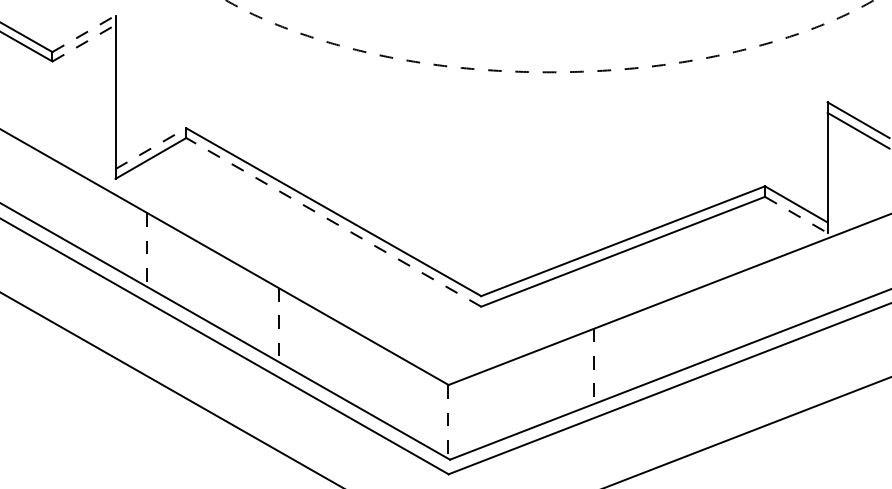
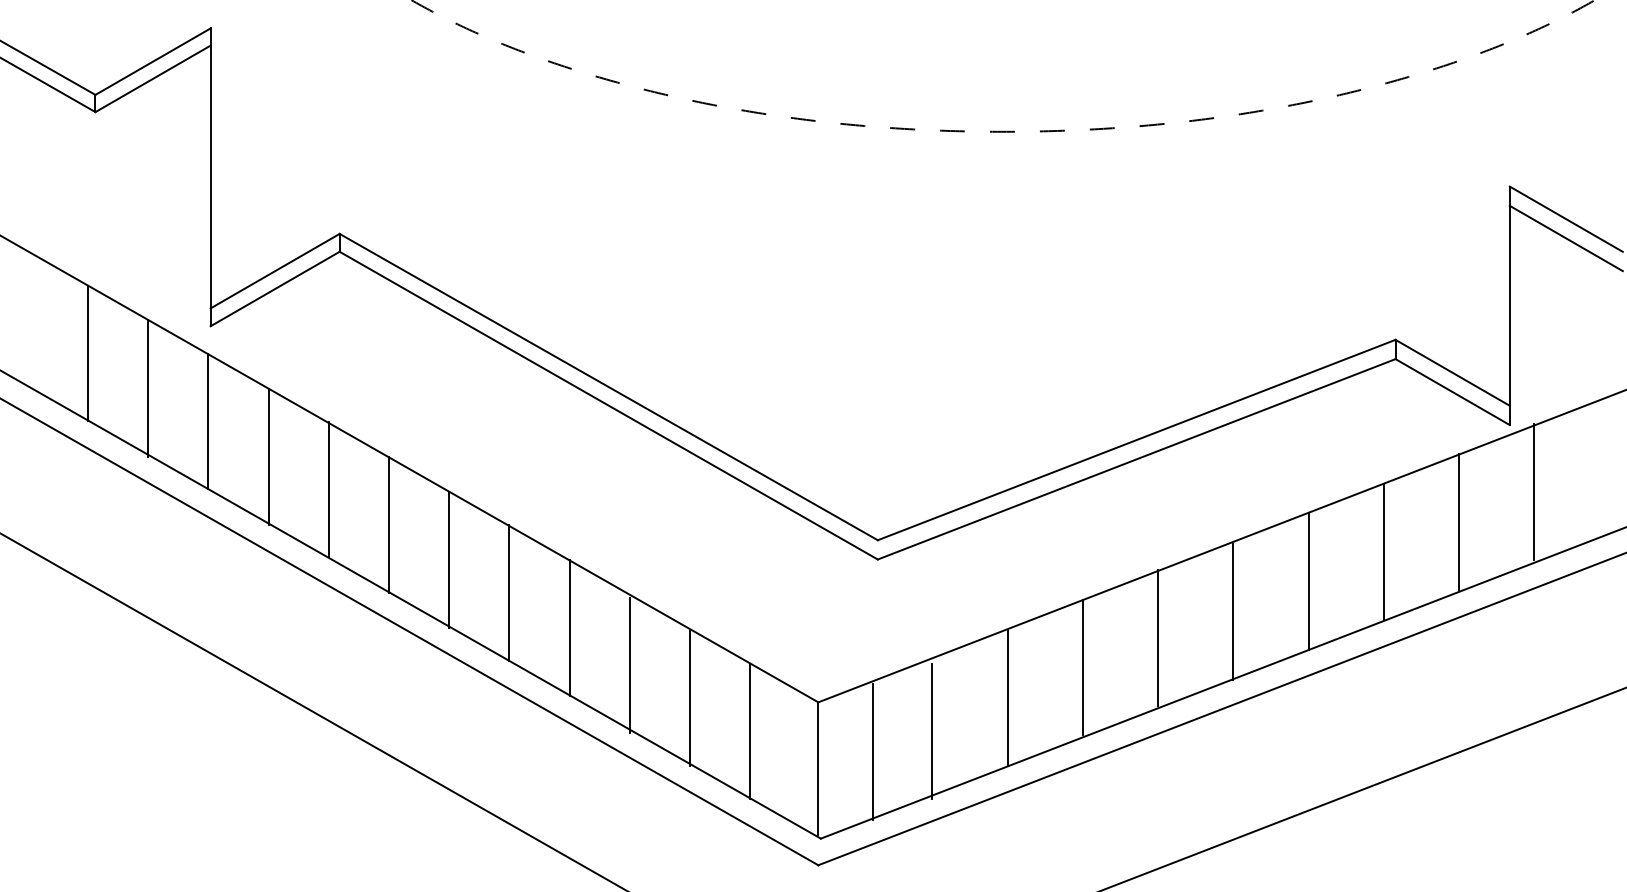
line: (84, 33) -> (153, 61), dashed -> solid
line: (84, 43) -> (153, 79), dashed -> solid
line: (150, 148) -> (274, 270), dashed -> solid
line: (48, 193) -> (88, 352), added
line: (81, 213) -> (148, 389), added
line: (796, 215) -> (1452, 393), dashed -> solid
line: (333, 222) -> (608, 405), dashed -> solid
line: (114, 231) -> (208, 422), added
line: (147, 250) -> (268, 456), dashed -> solid
line: (180, 268) -> (329, 489), added
line: (841, 269) -> (1535, 491), added
line: (799, 285) -> (1458, 520), added
line: (213, 287) -> (389, 524), added
line: (758, 302) -> (1383, 551), added
line: (246, 306) -> (449, 559), added
line: (717, 318) -> (1308, 581), added
line: (279, 325) -> (509, 593), dashed -> solid
line: (676, 335) -> (1234, 612), added
line: (312, 344) -> (569, 628), added
line: (634, 349) -> (1157, 637), added
line: (345, 364) -> (630, 664), added
line: (593, 366) -> (1082, 668), dashed -> solid
line: (378, 382) -> (690, 697), added
line: (552, 382) -> (1007, 697), added
line: (411, 400) -> (750, 730), added
line: (511, 400) -> (933, 730), added
line: (478, 412) -> (872, 752), added
line: (448, 422) -> (818, 770), dashed -> solid

